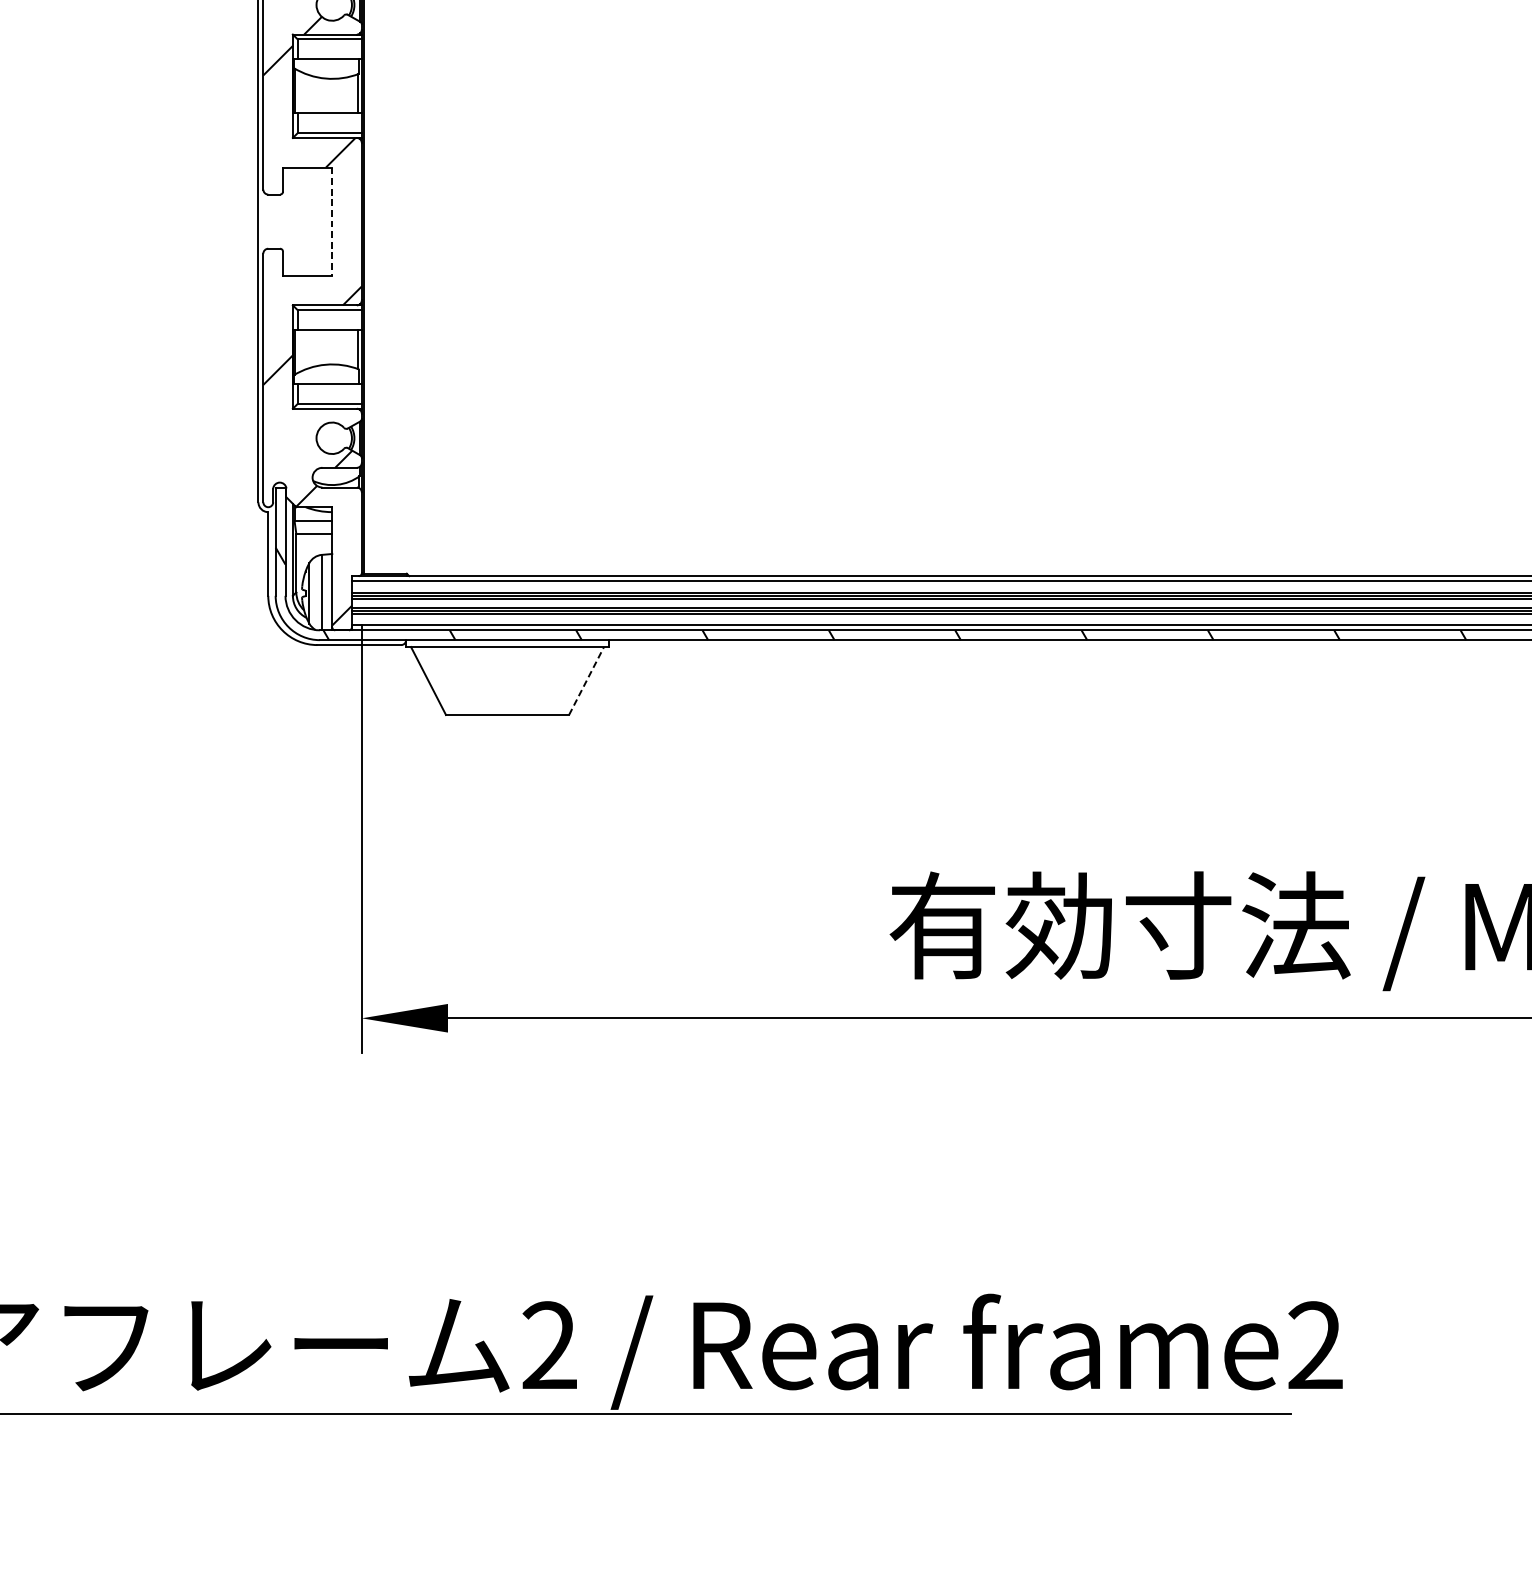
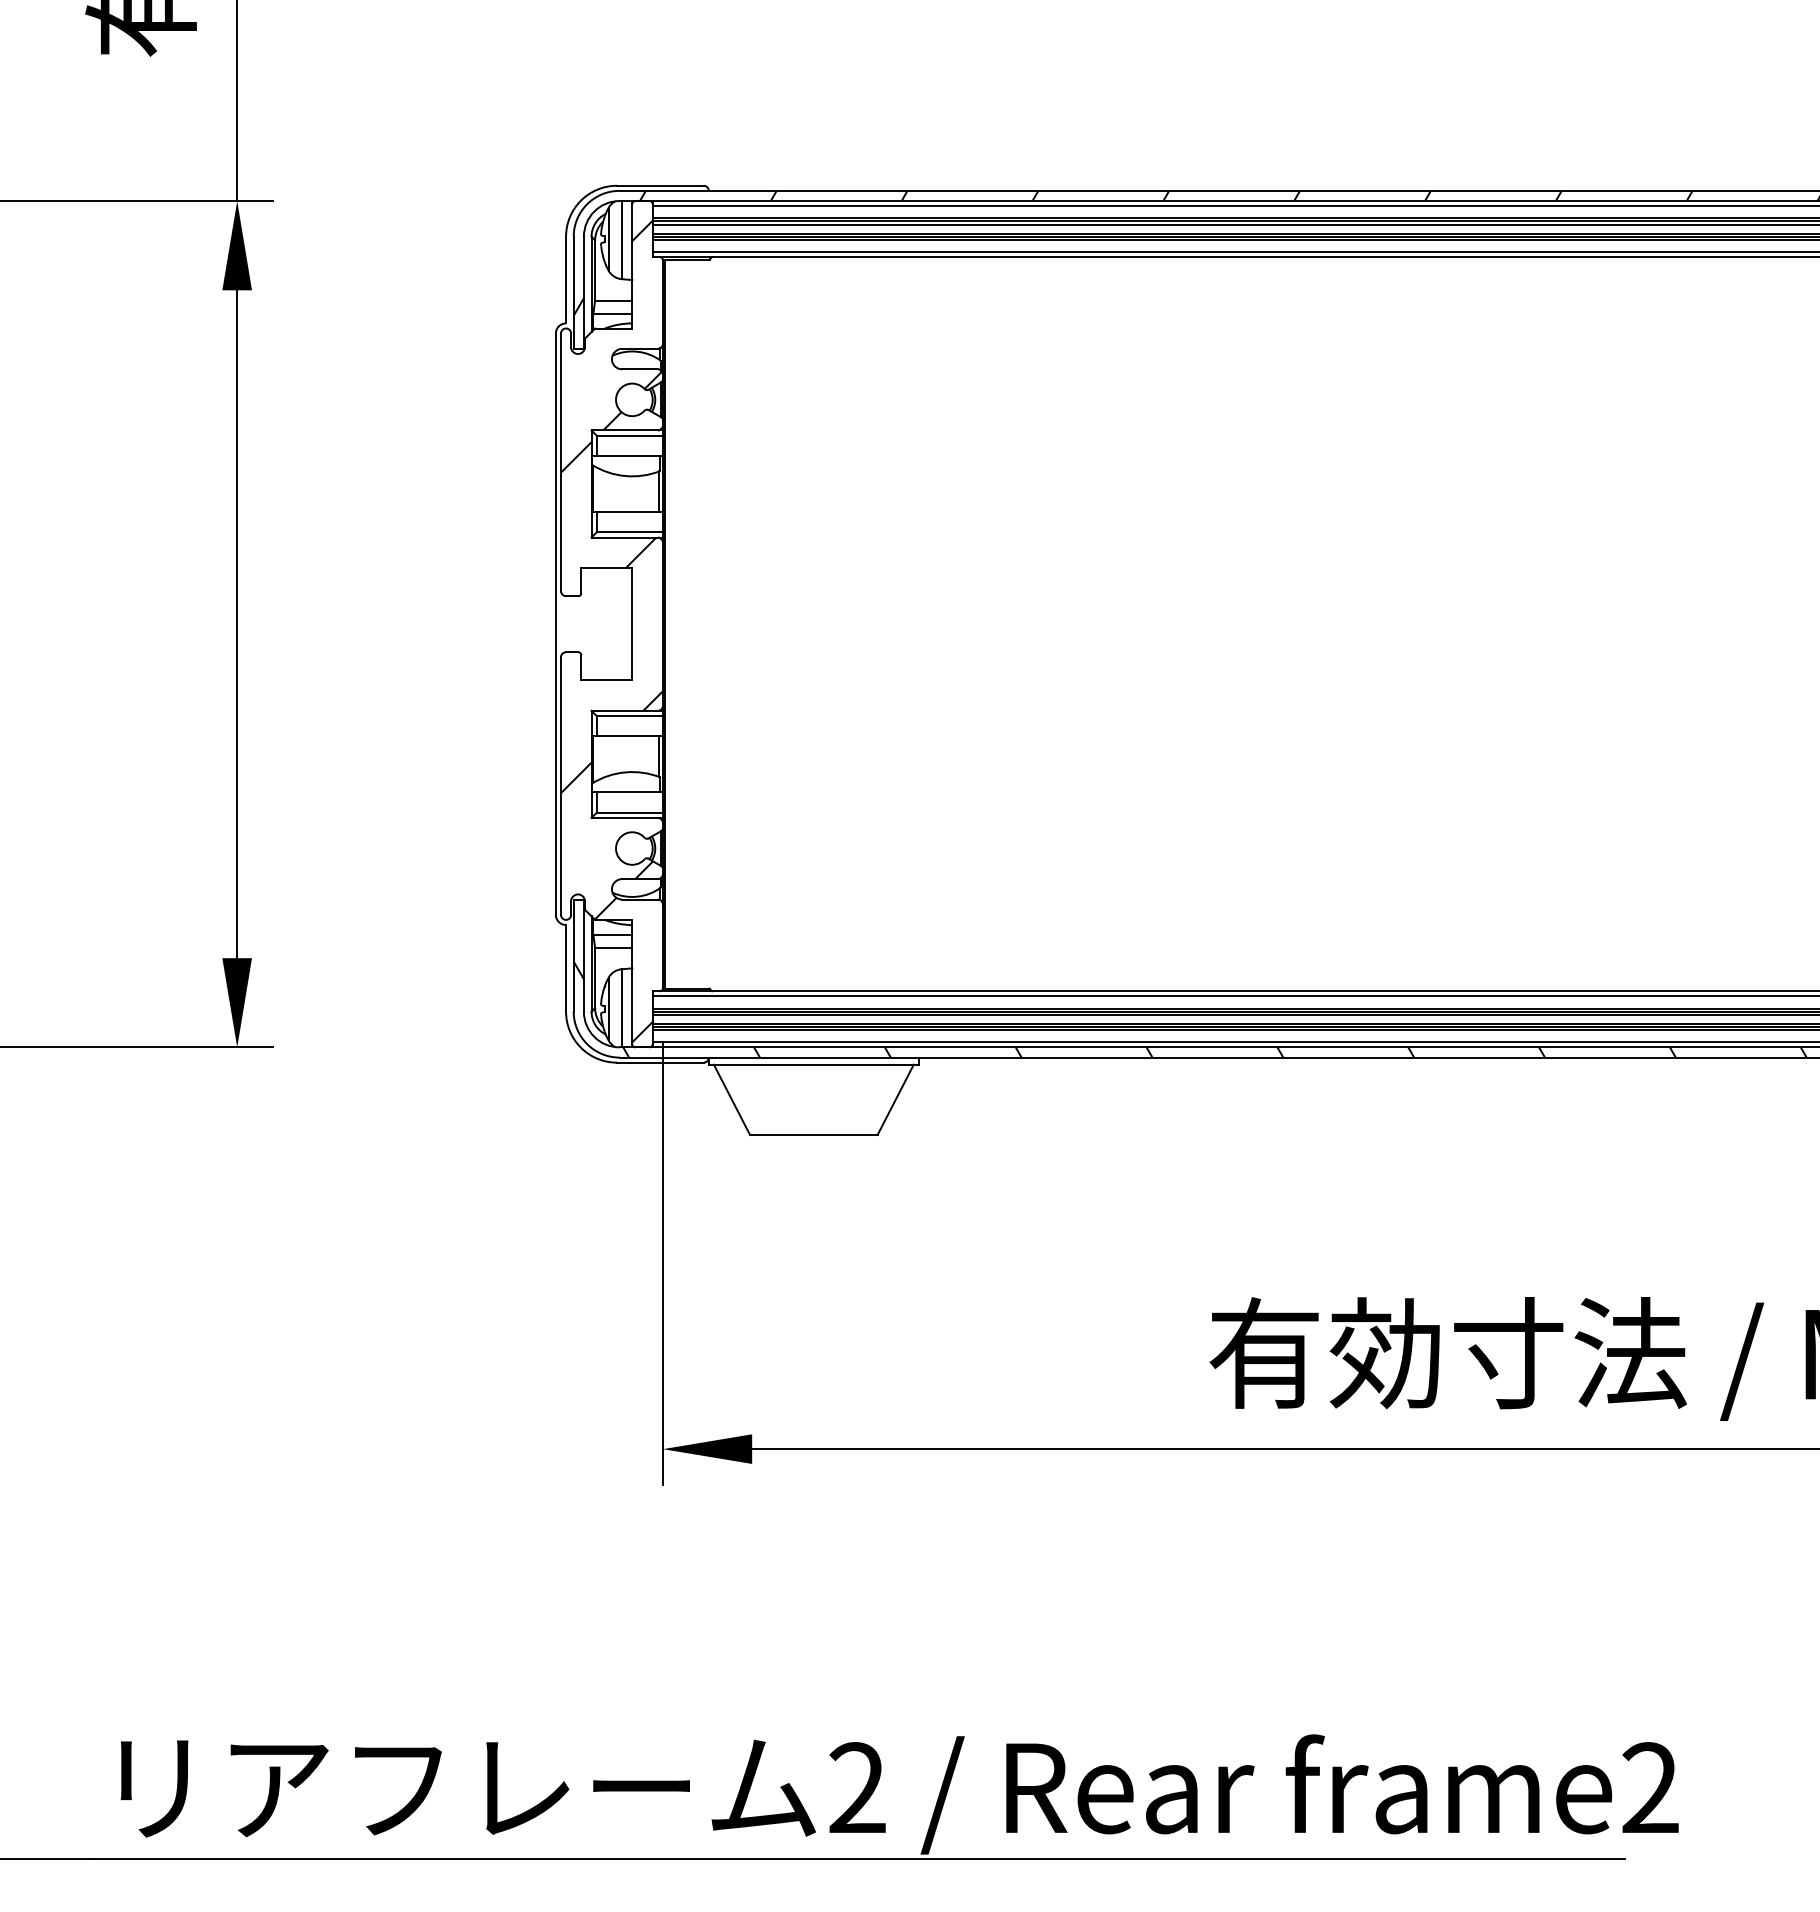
line: (332, 221) -> (632, 624), dashed -> solid
line: (586, 680) -> (895, 1099), dashed -> solid

